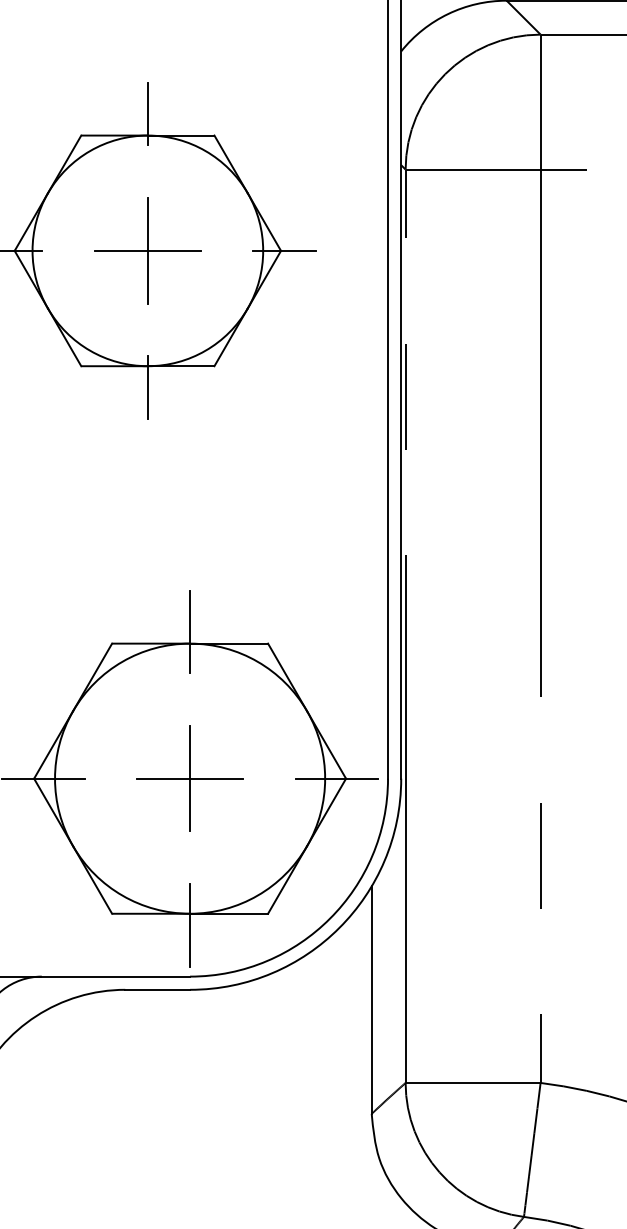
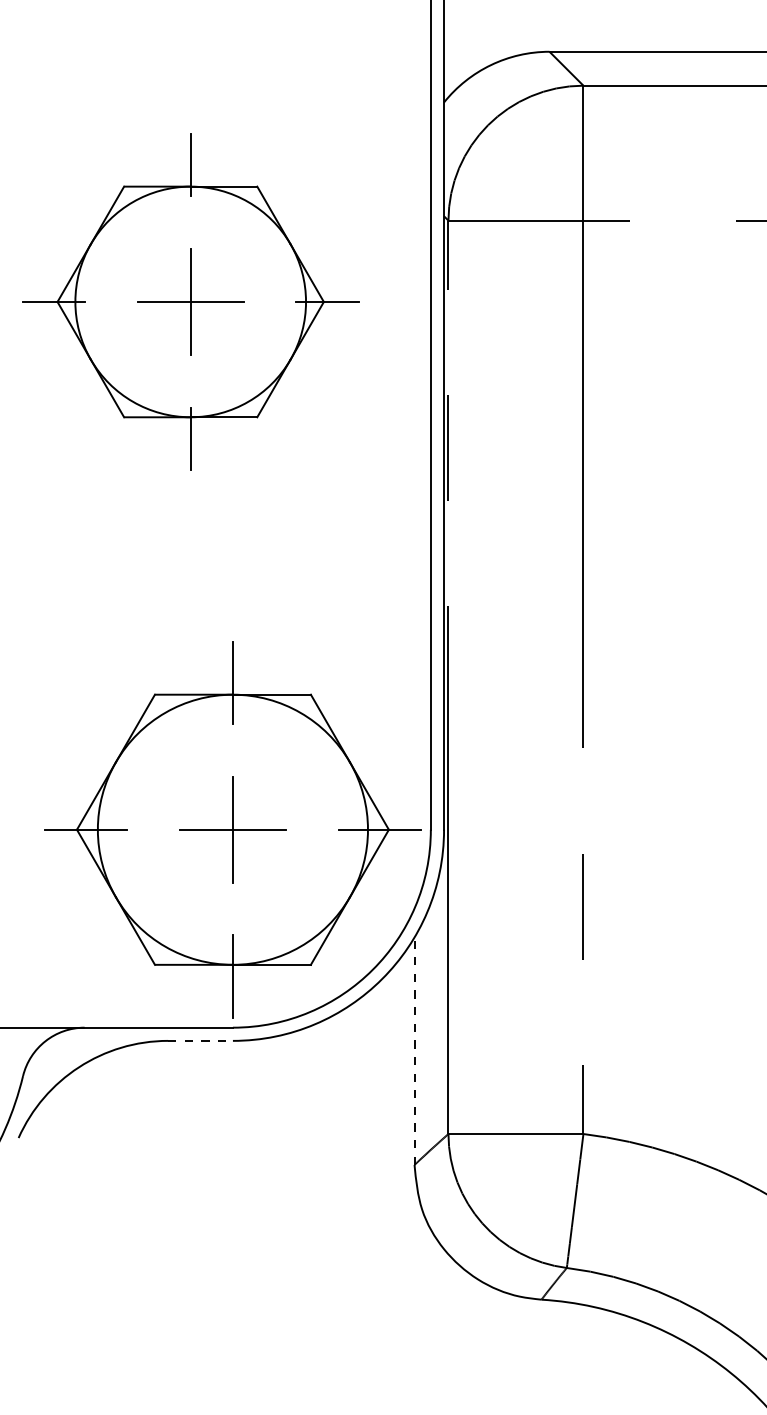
line: (158, 989) -> (201, 1040), solid -> dashed
line: (371, 1000) -> (414, 1051), solid -> dashed

